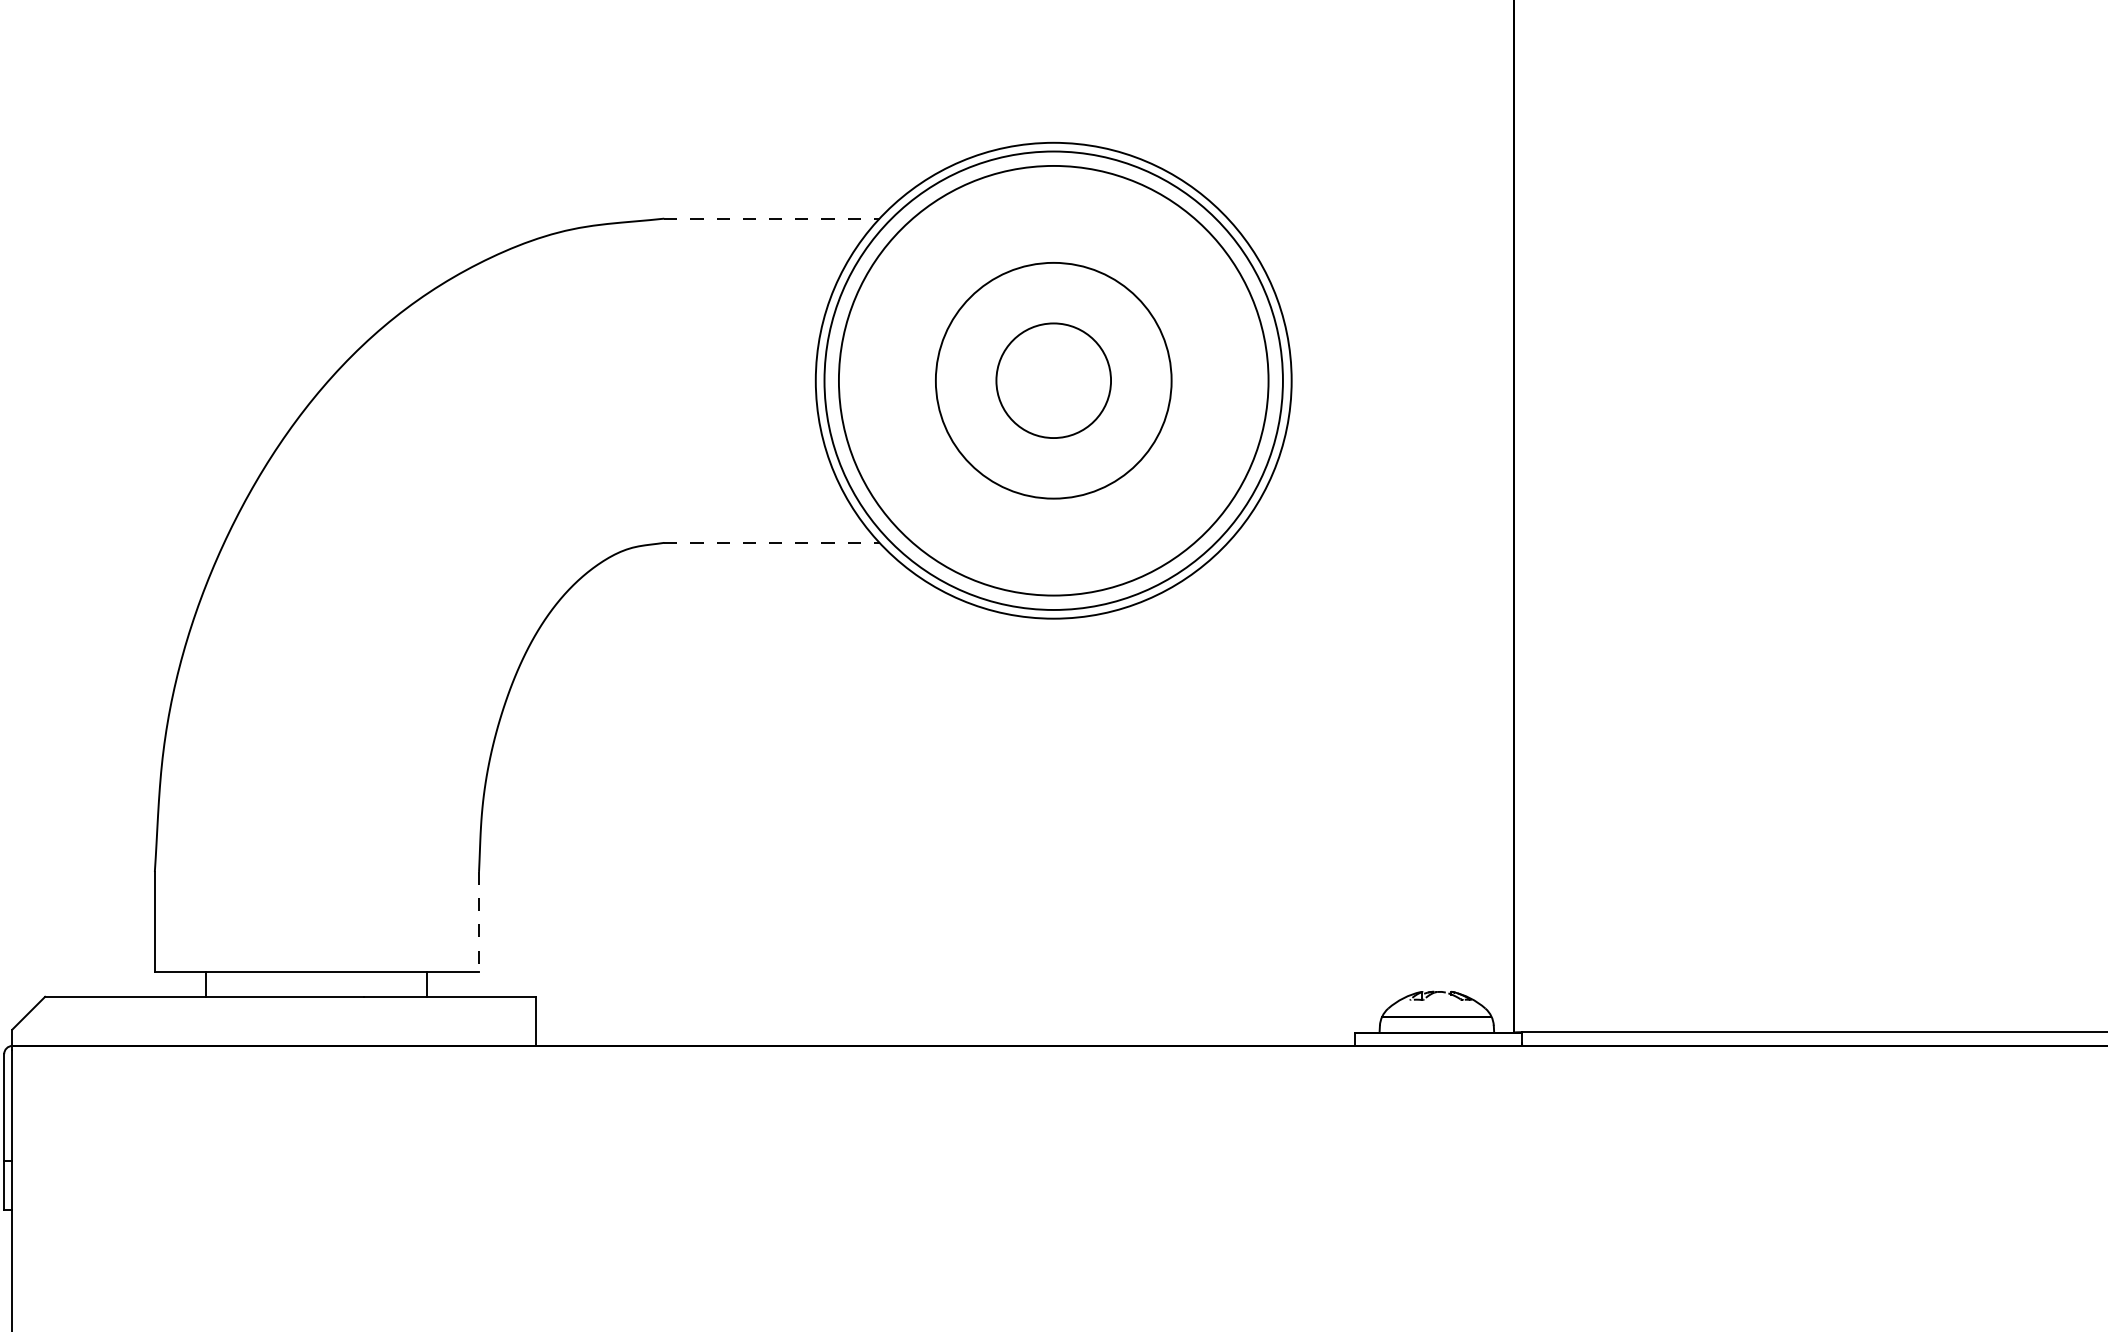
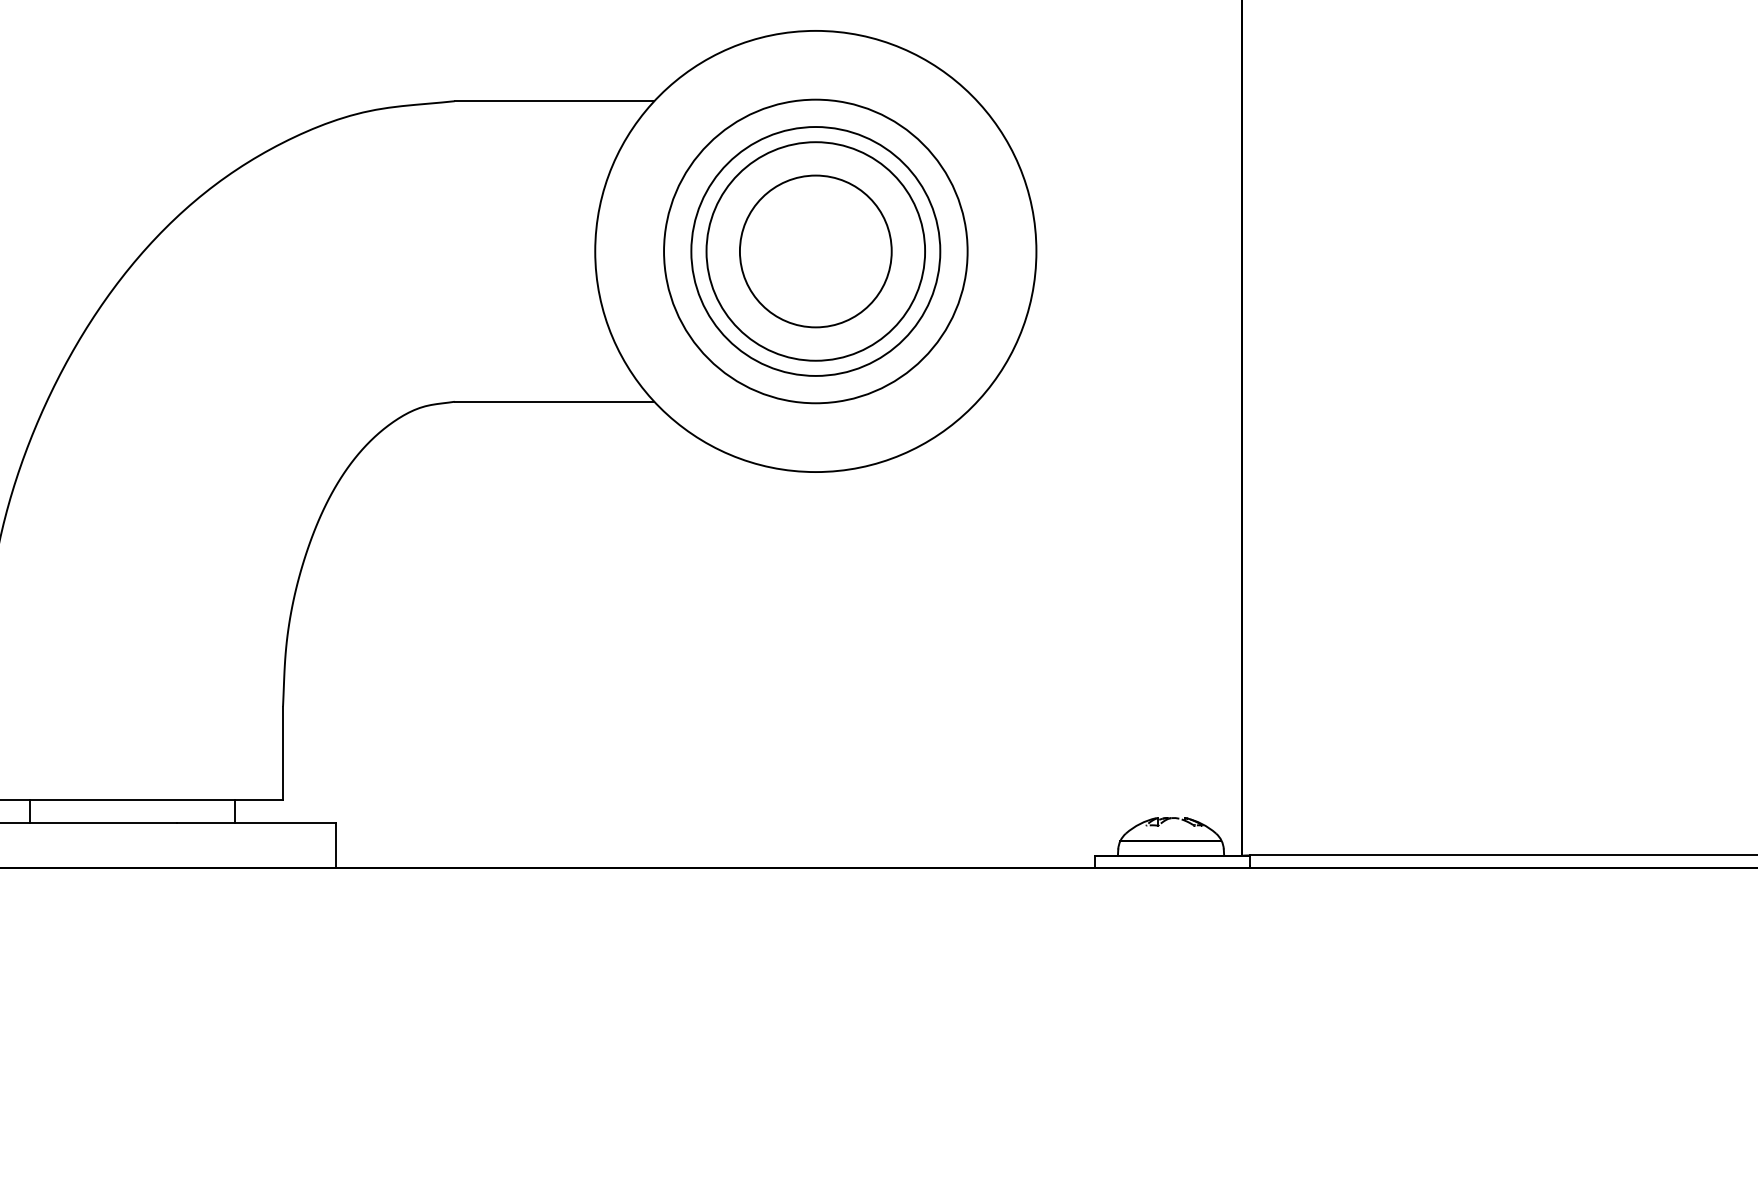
line: (771, 218) -> (554, 101), dashed -> solid
circle: (1053, 380) -> (815, 251), size x0.62
circle: (1053, 380) -> (815, 251), size x0.71
circle: (1053, 380) -> (815, 251), size x1.43
line: (771, 542) -> (554, 401), dashed -> solid
line: (479, 922) -> (283, 753), dashed -> solid

